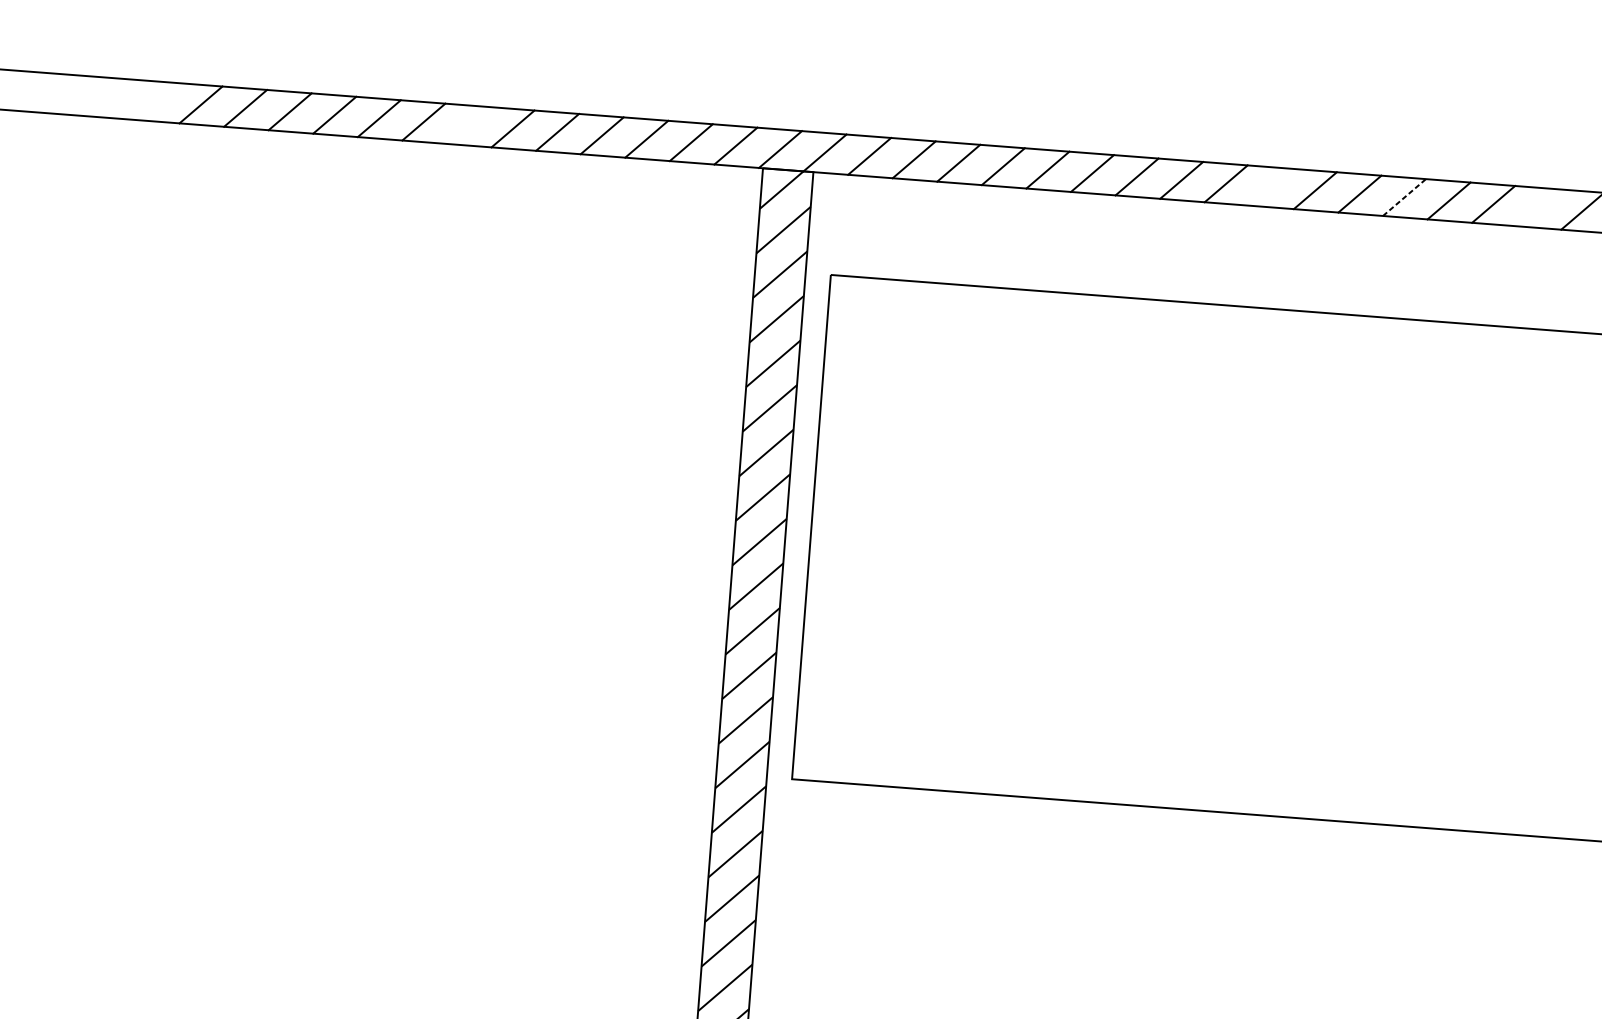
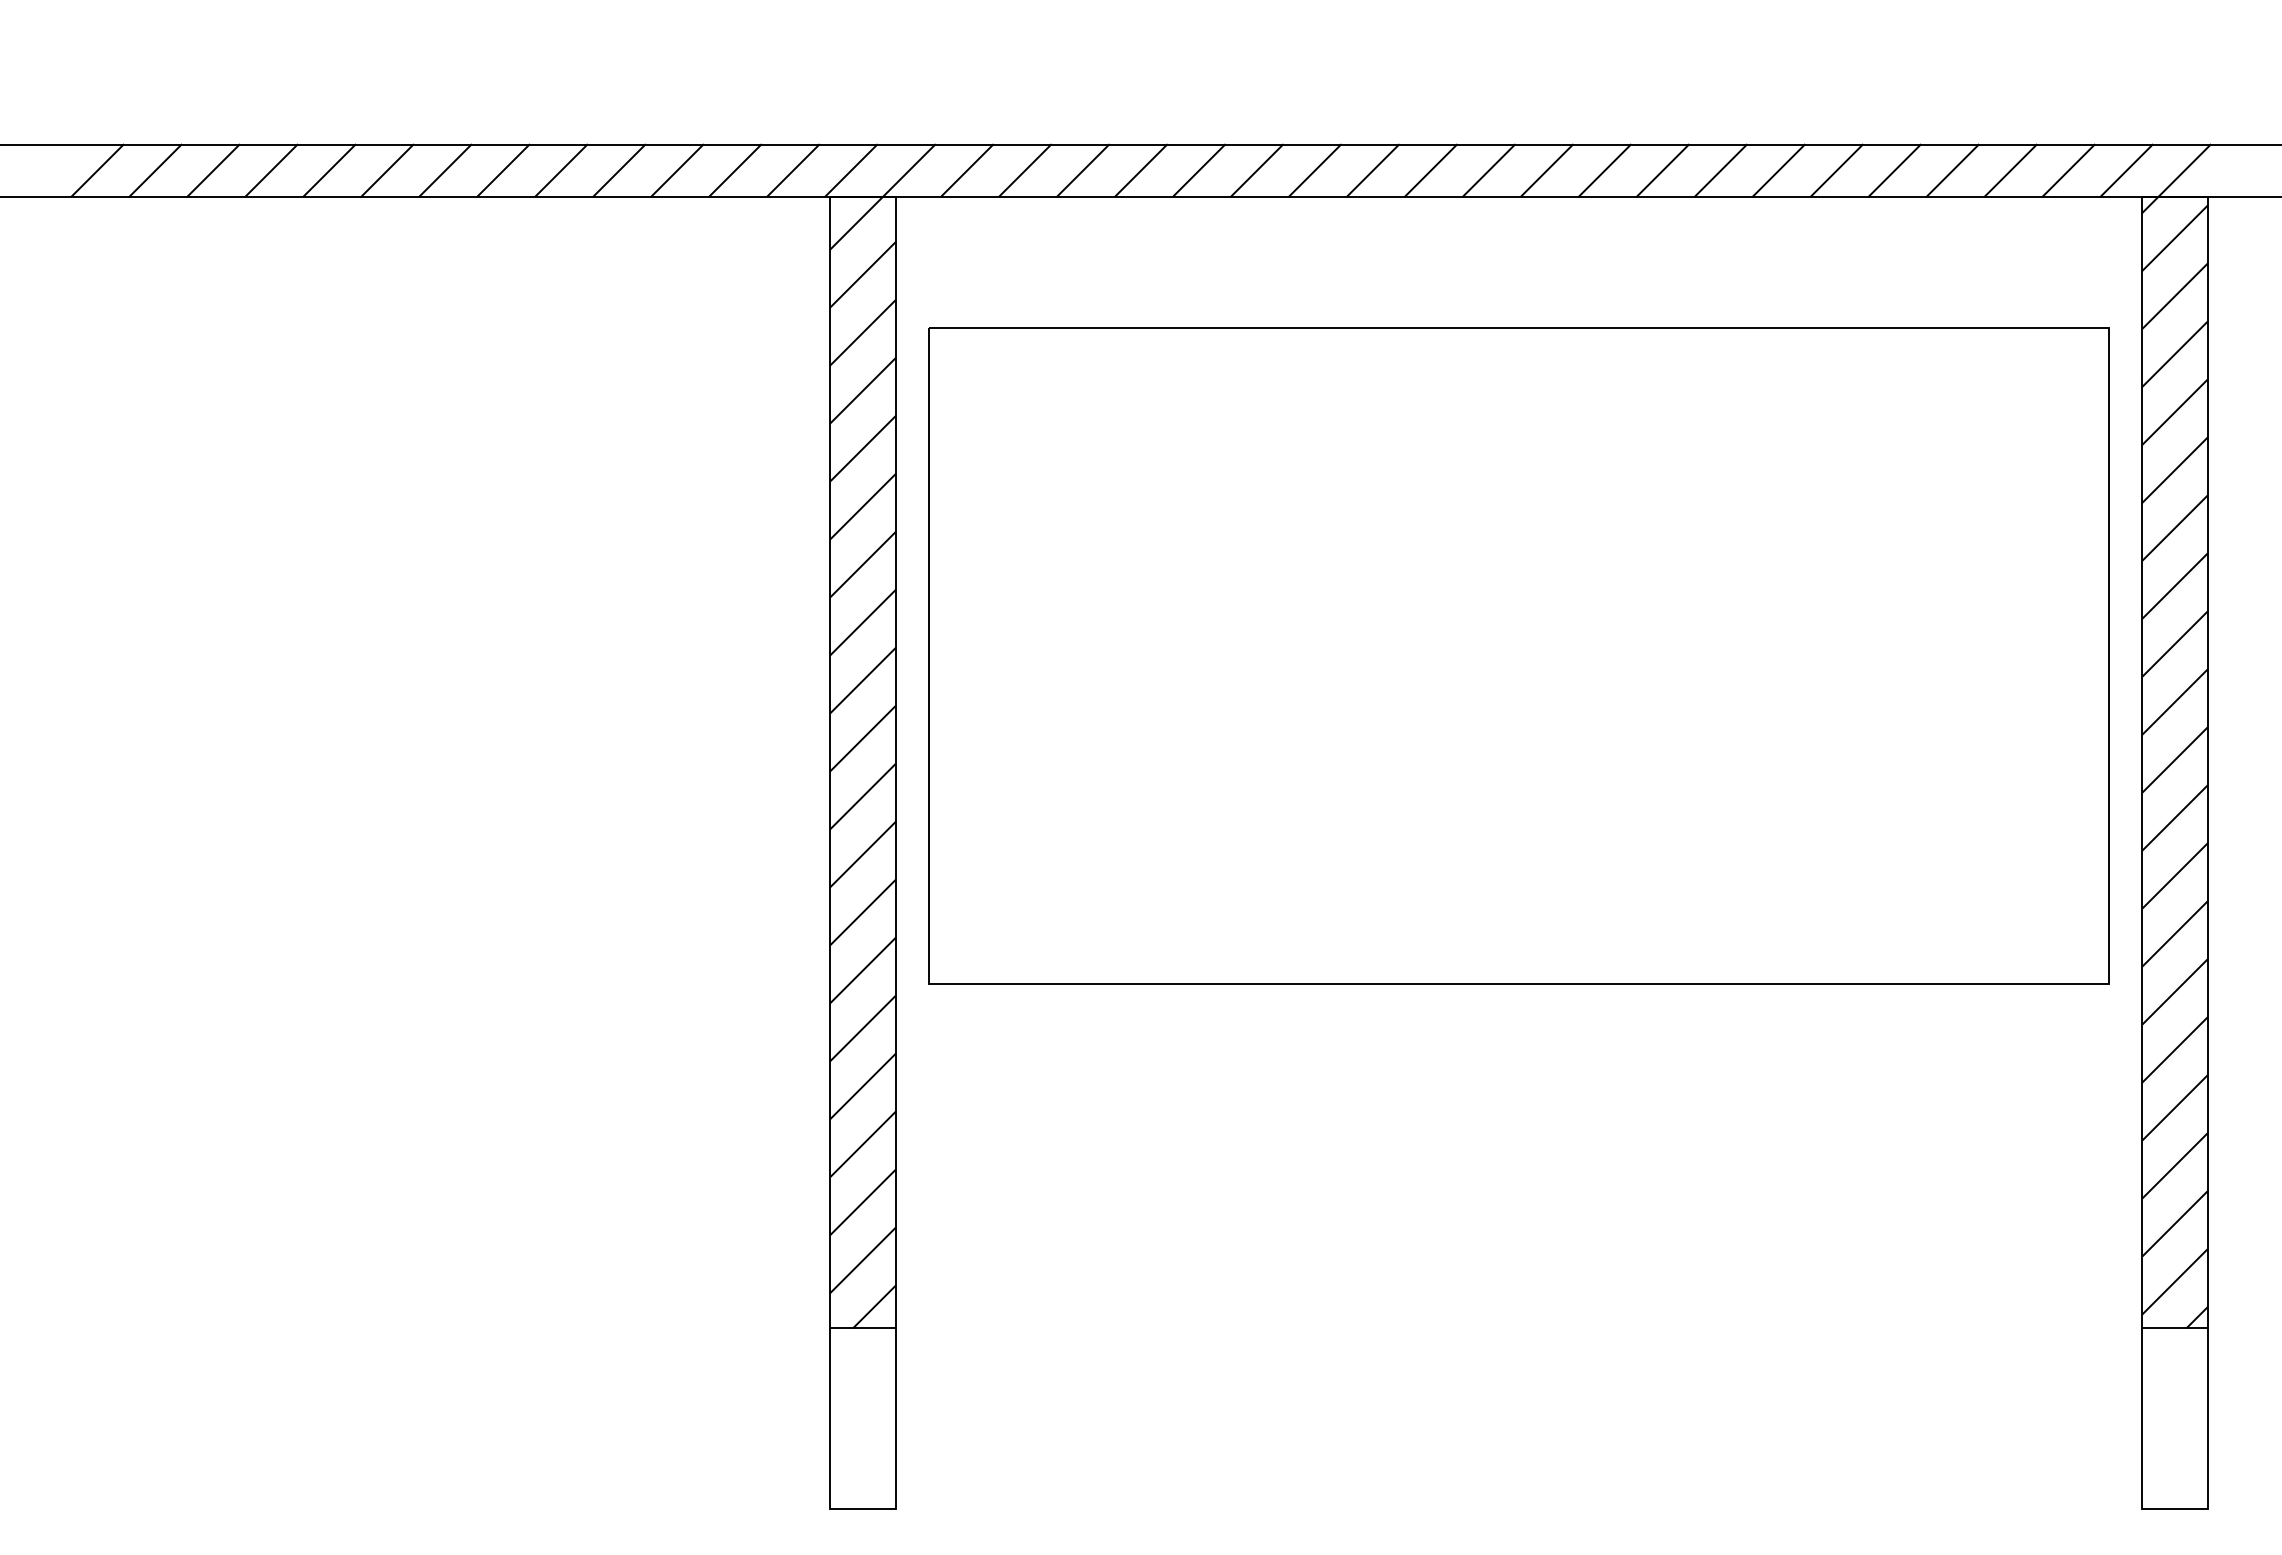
line: (468, 125) -> (445, 170), added
line: (1270, 187) -> (1488, 170), added
line: (1404, 197) -> (1662, 170), dashed -> solid
line: (1538, 207) -> (1836, 170), added

